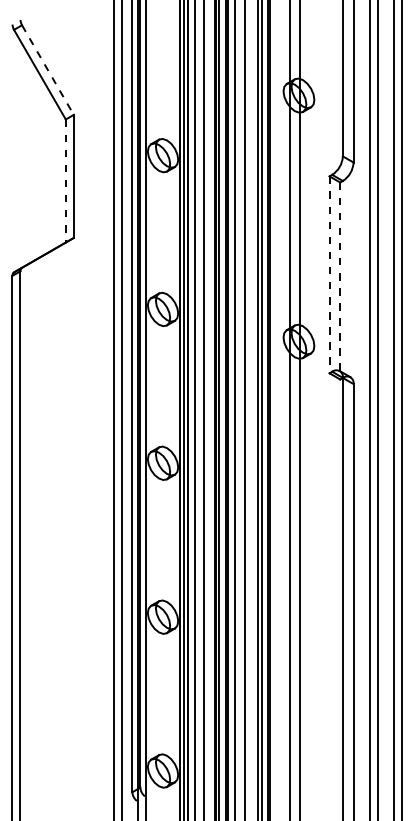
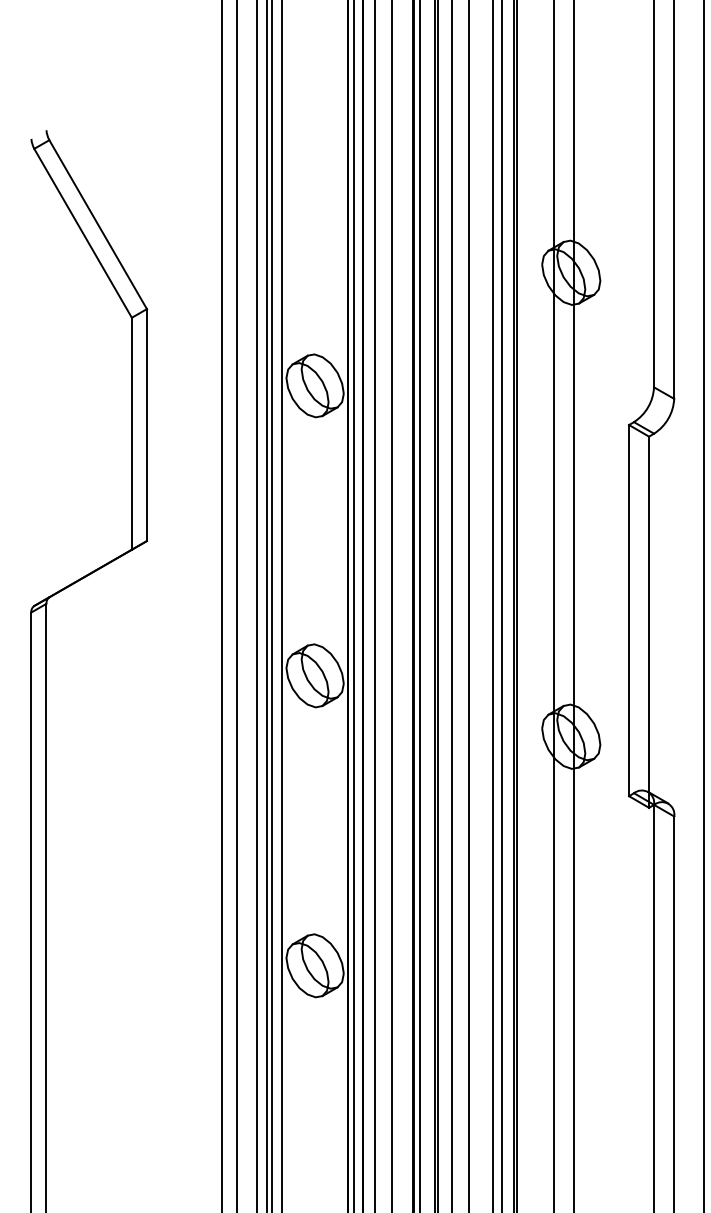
line: (47, 70) -> (97, 225), dashed -> solid
line: (65, 181) -> (131, 434), dashed -> solid
line: (329, 275) -> (628, 611), dashed -> solid
line: (340, 281) -> (649, 623), dashed -> solid

